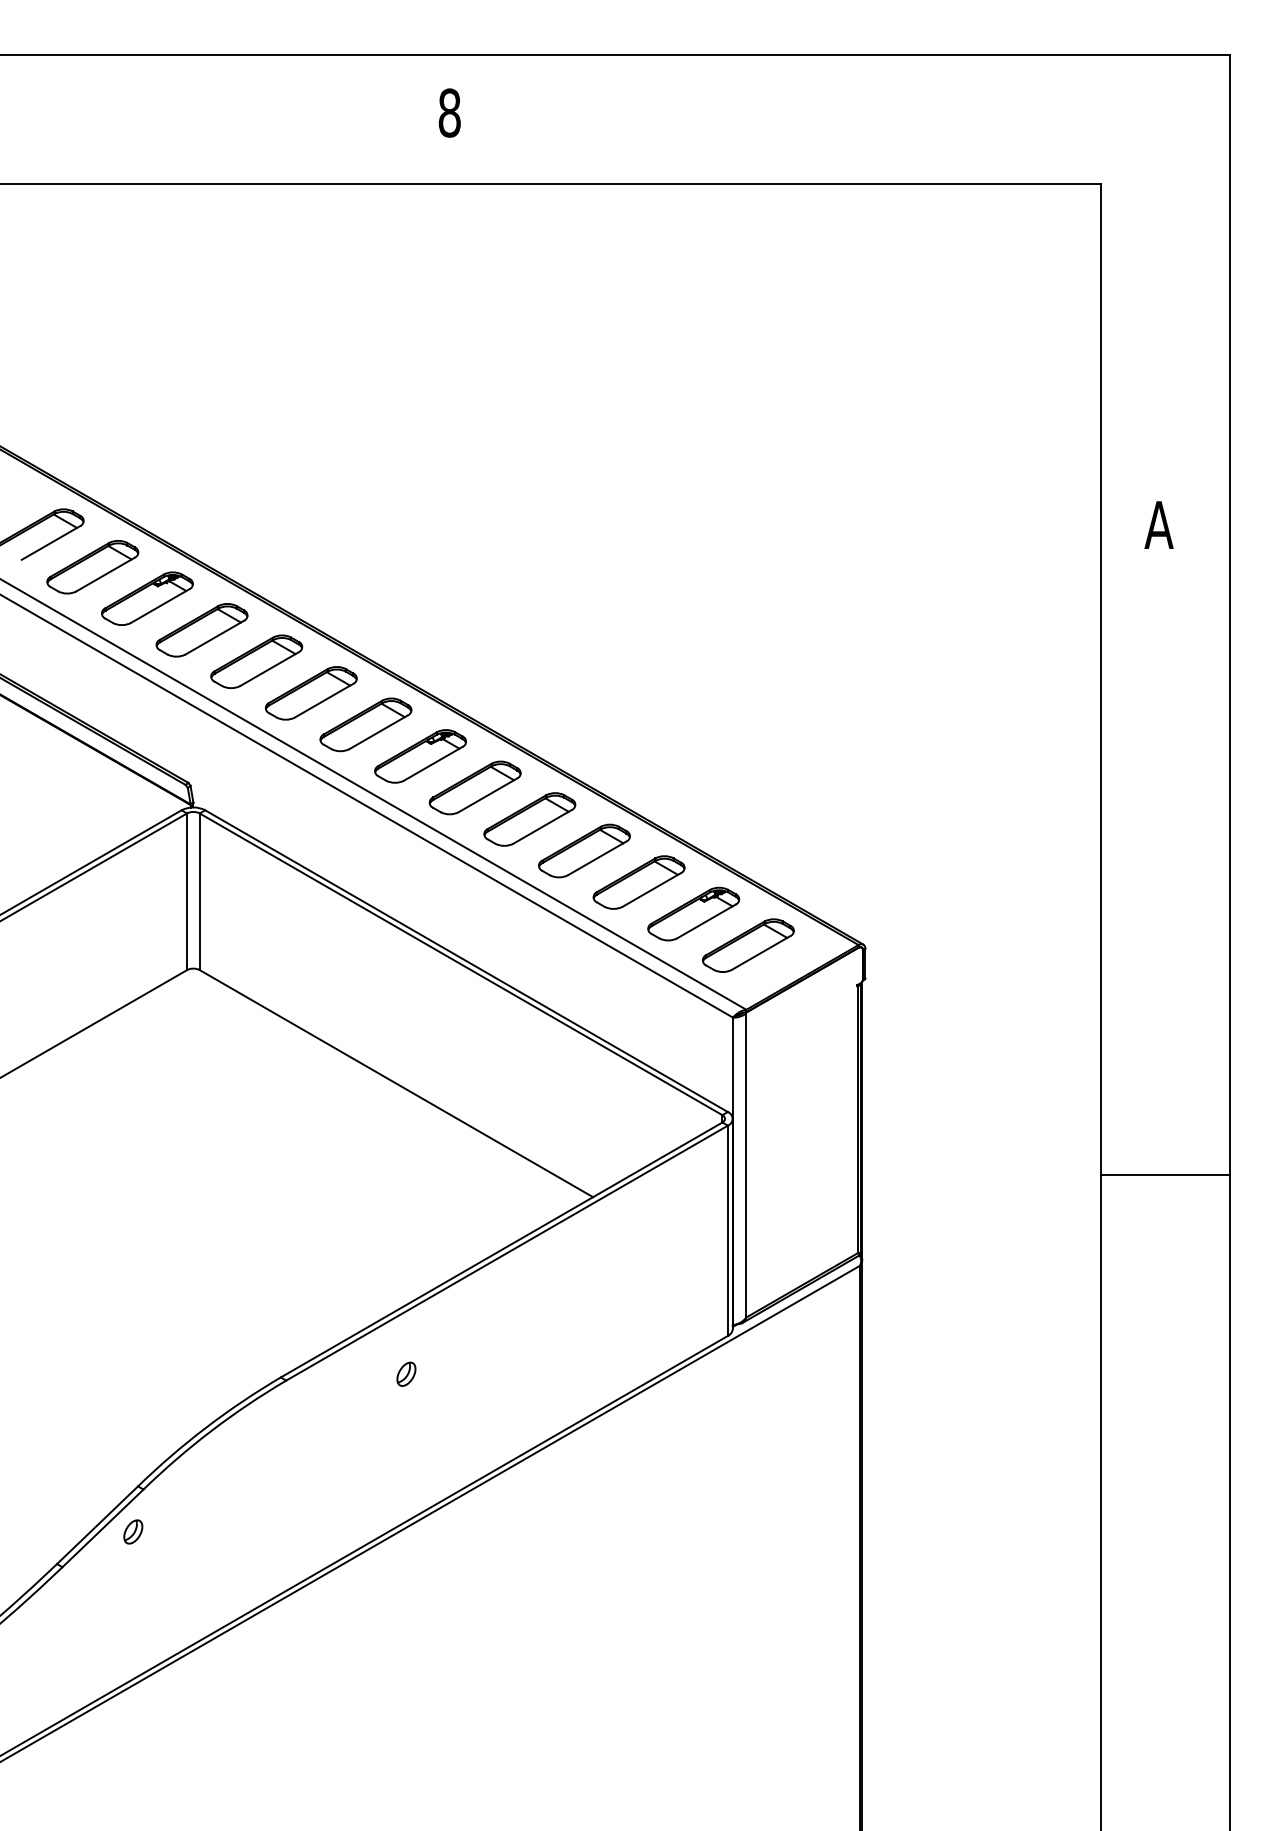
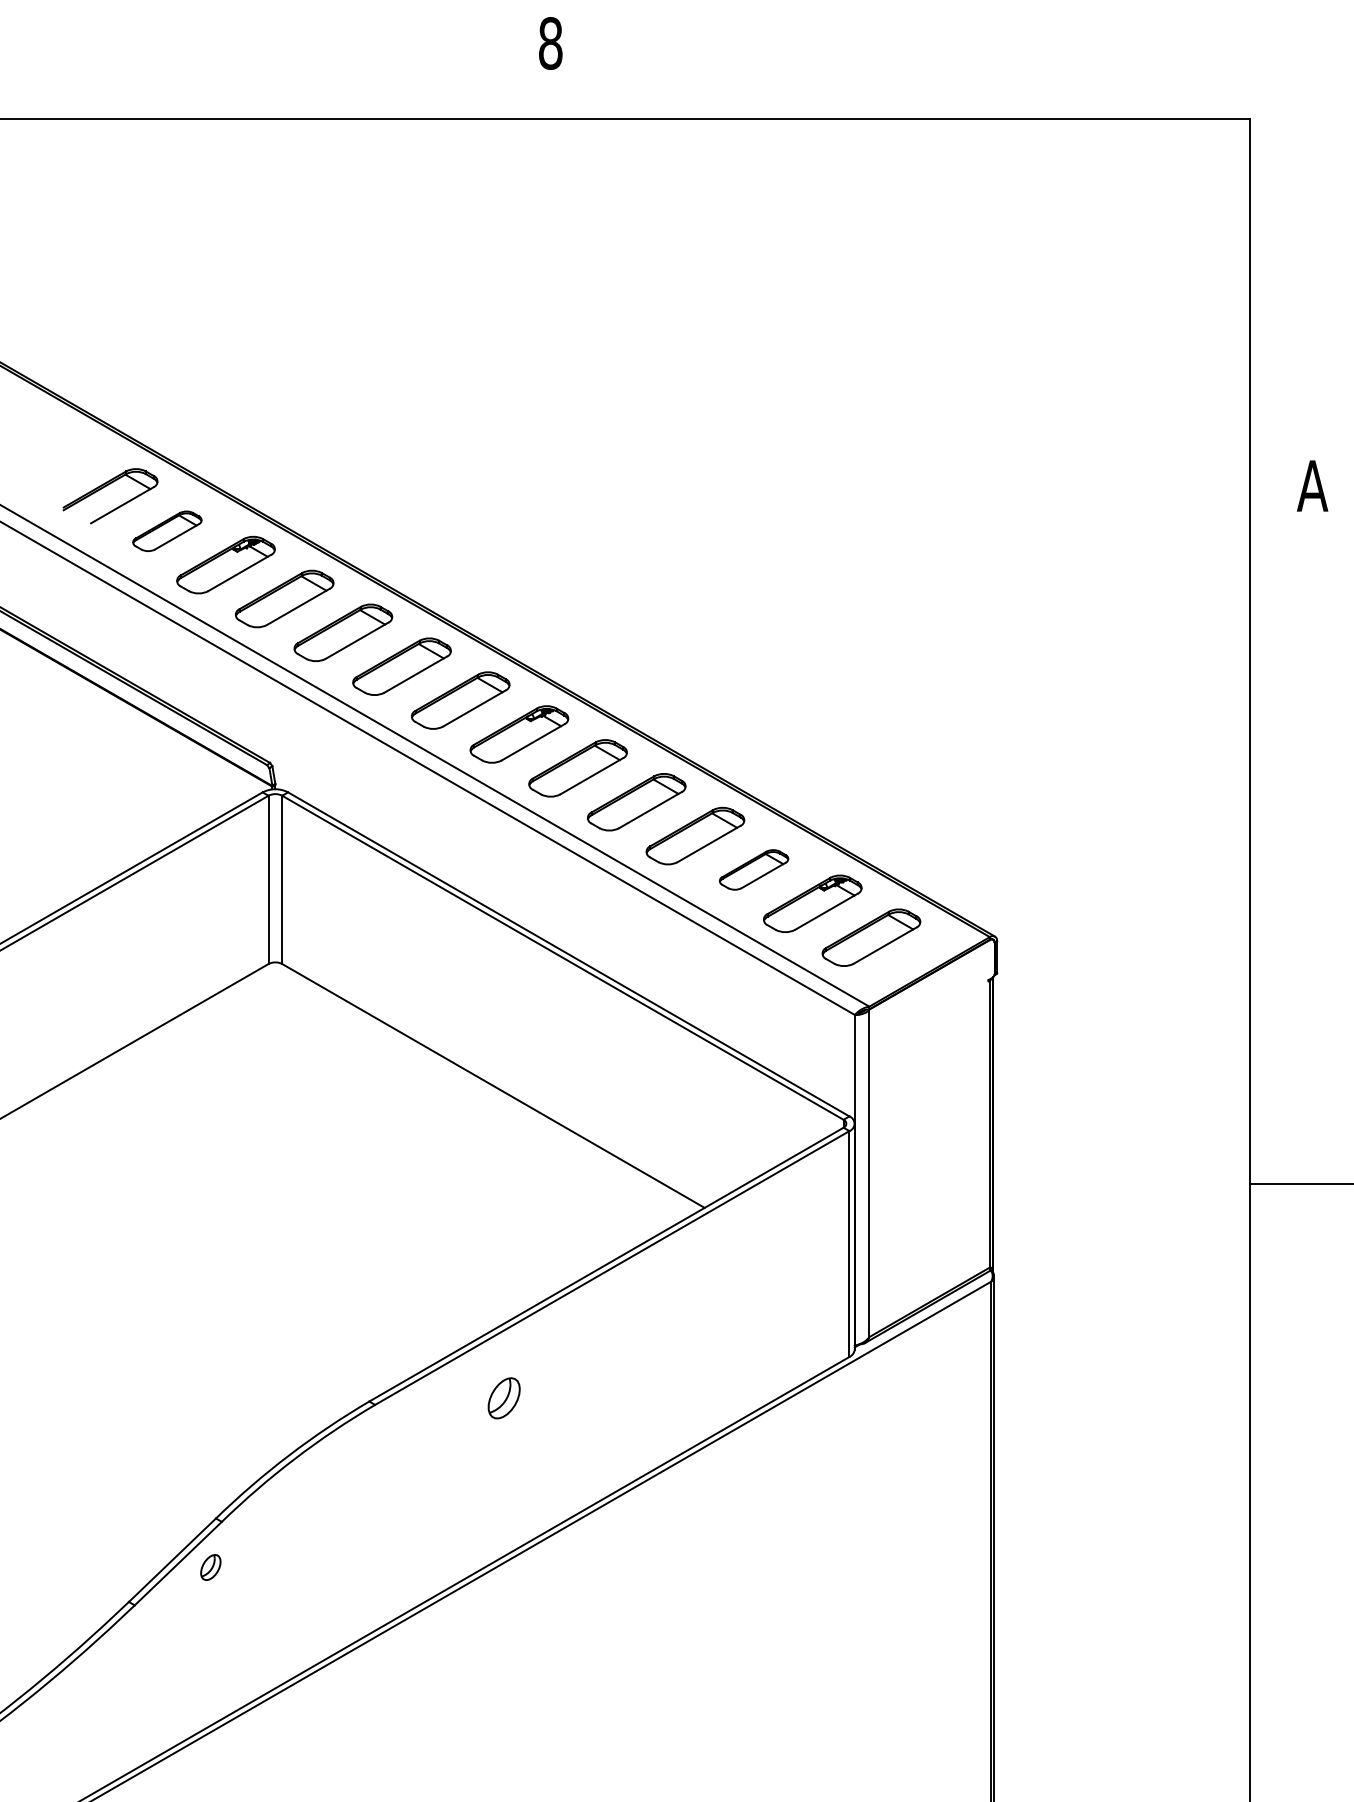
part: (92, 567) -> (167, 531), size x0.7
part: (638, 882) -> (753, 869), size x0.7
part: (406, 1373) -> (504, 1397), size x1.6

